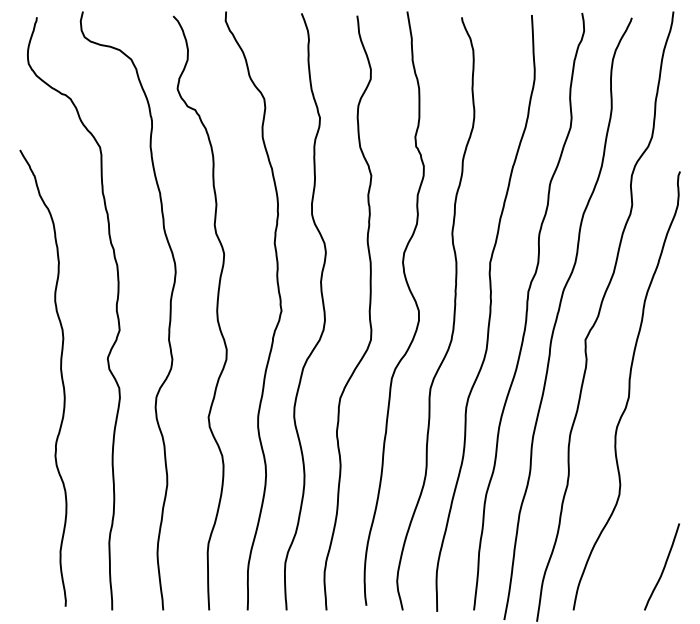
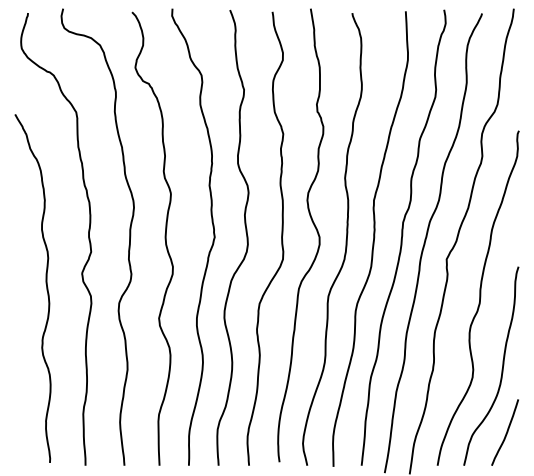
curve: (657, 484) -> (501, 369), added

